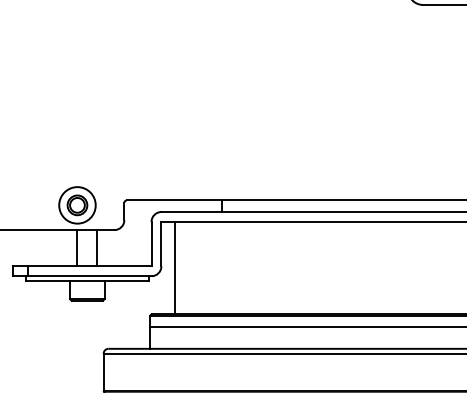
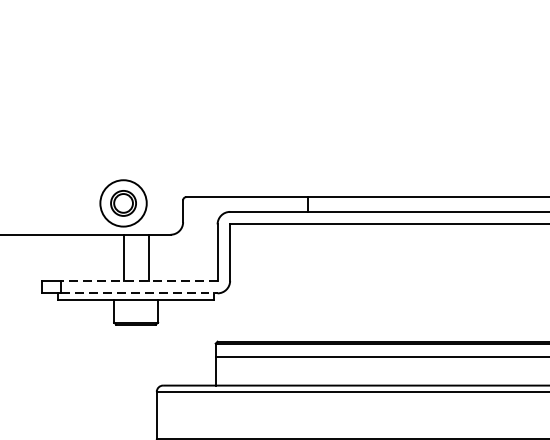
line: (89, 266) -> (138, 281), solid -> dashed
line: (174, 267) -> (246, 282), removed
line: (89, 276) -> (138, 293), solid -> dashed

